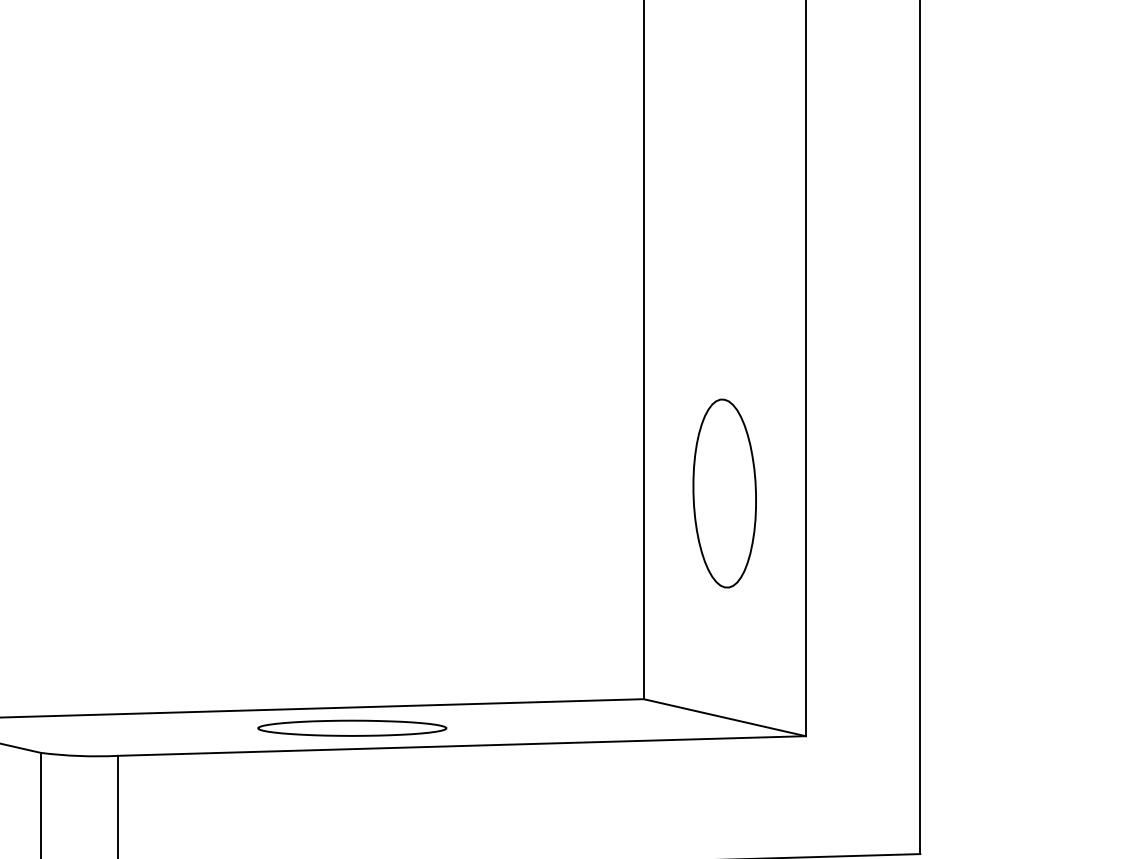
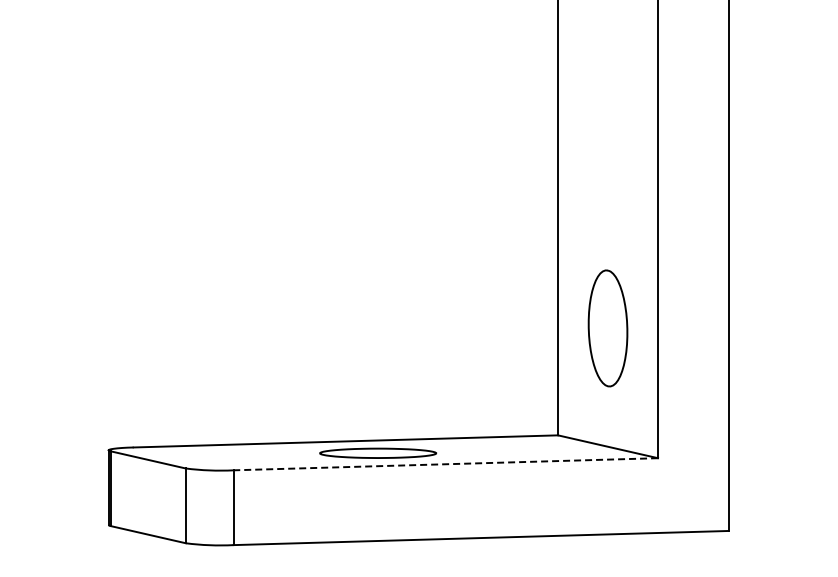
part: (723, 493) -> (607, 328), moved
line: (461, 746) -> (445, 464), solid -> dashed

